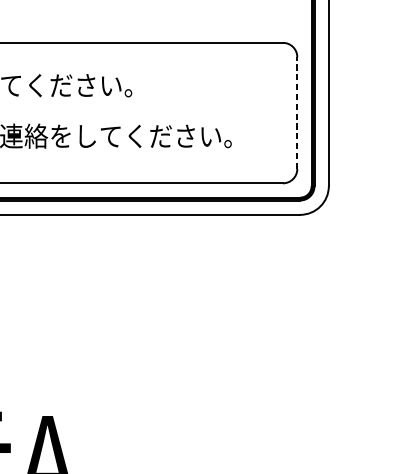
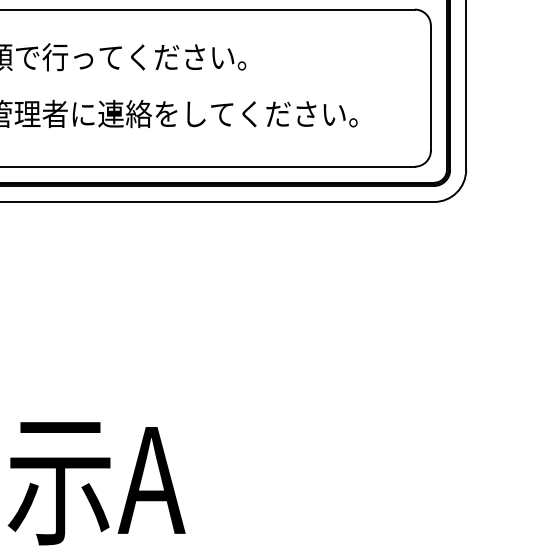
line: (296, 113) -> (430, 88), dashed -> solid

